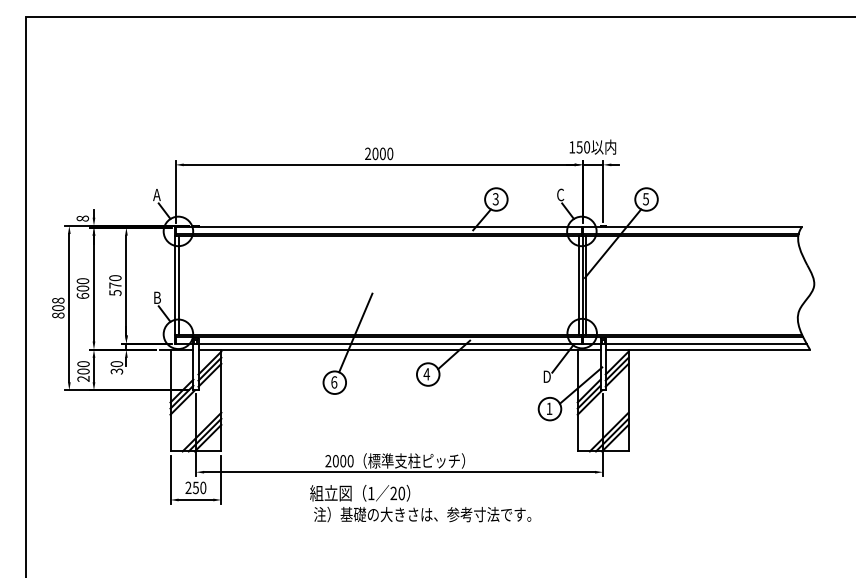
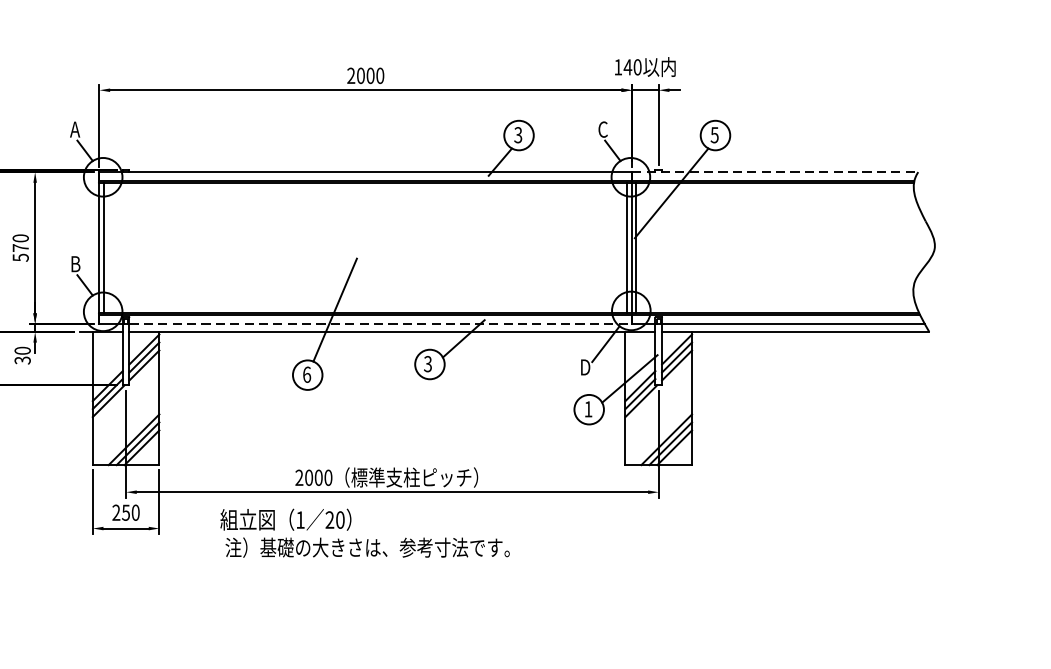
text: (579, 147) -> (627, 67), 150 -> 140
line: (692, 227) -> (775, 172), solid -> dashed
line: (390, 343) -> (380, 323), solid -> dashed
text: (426, 374) -> (427, 364), 4 -> 3
text: (420, 503) -> (364, 533), moved

